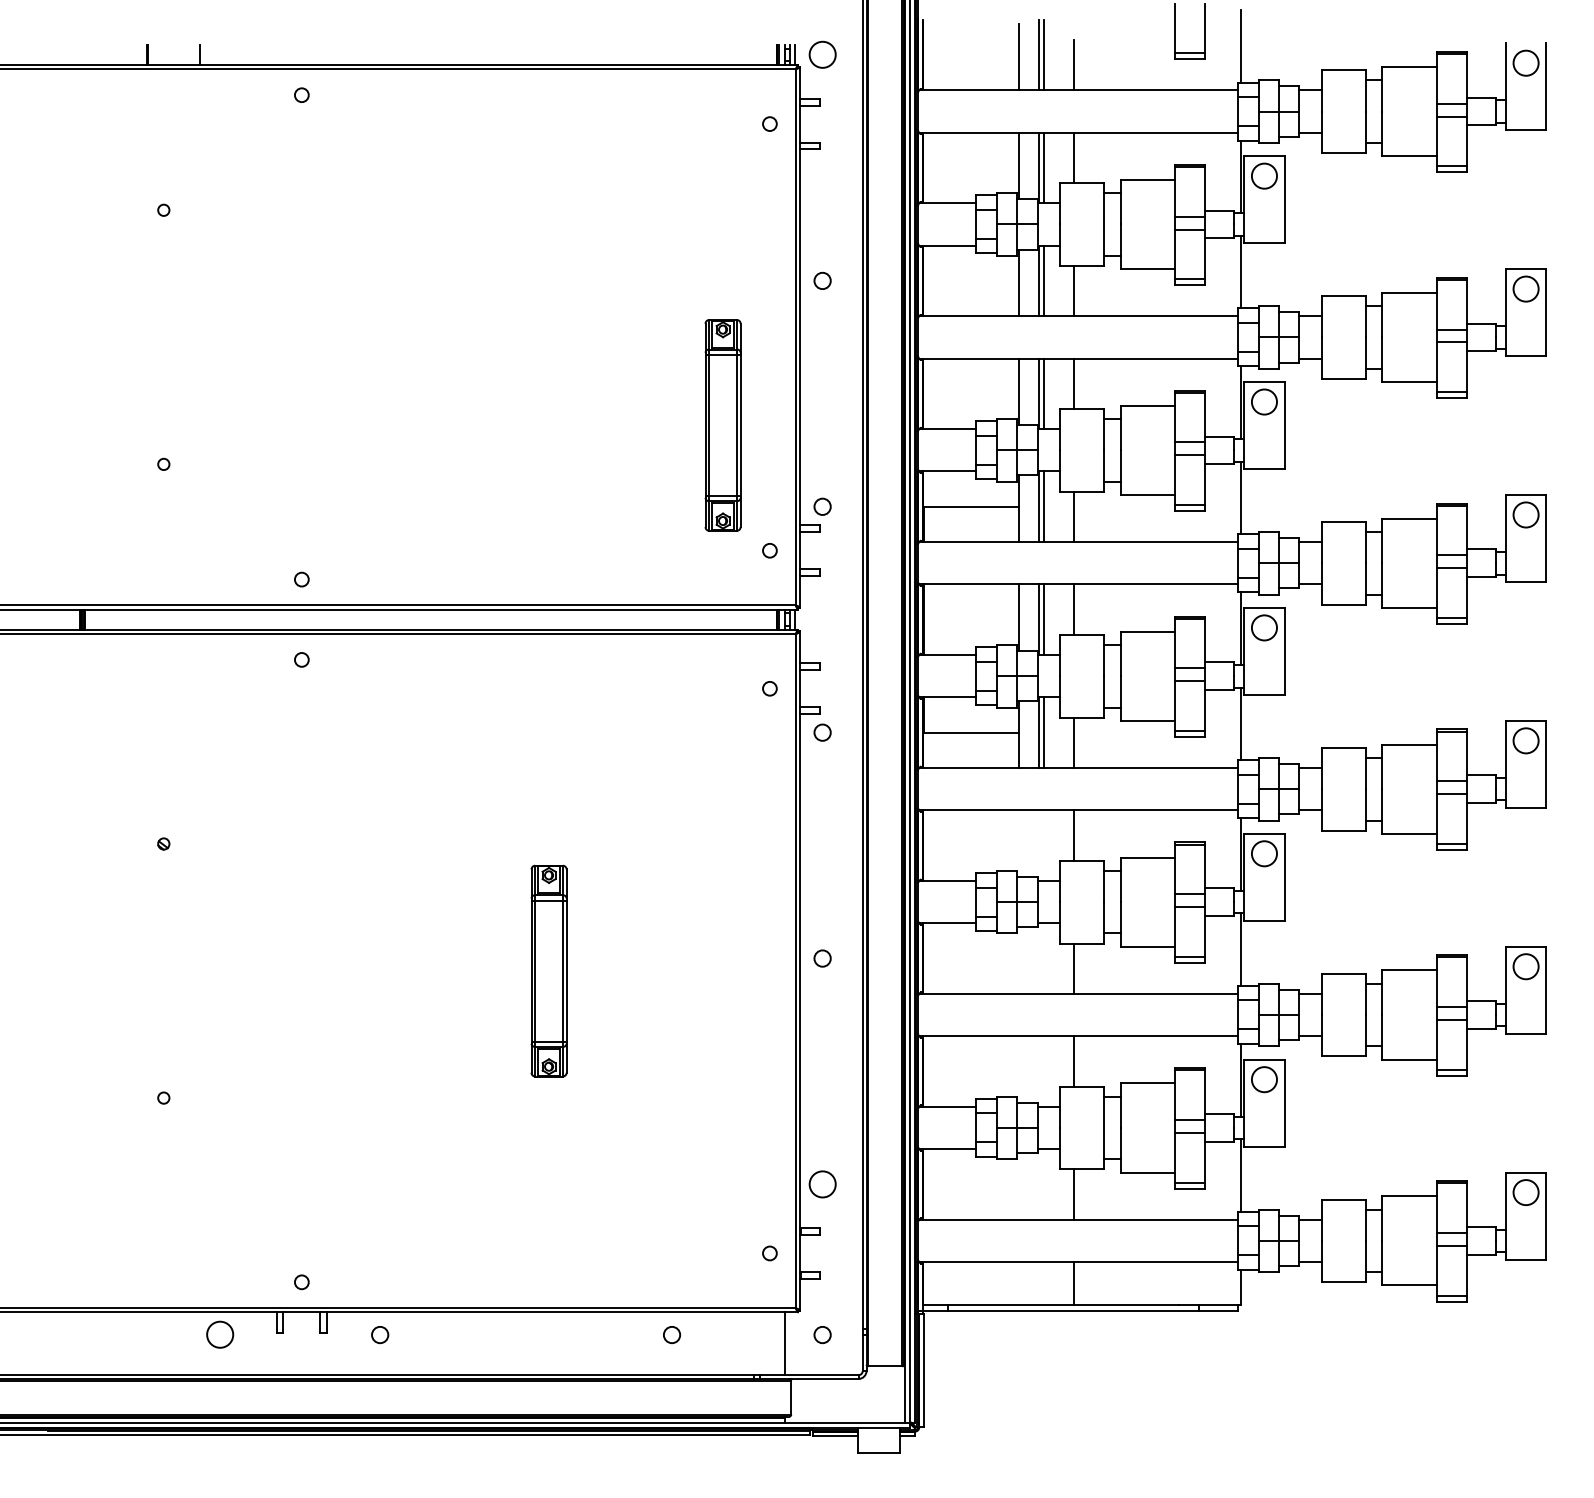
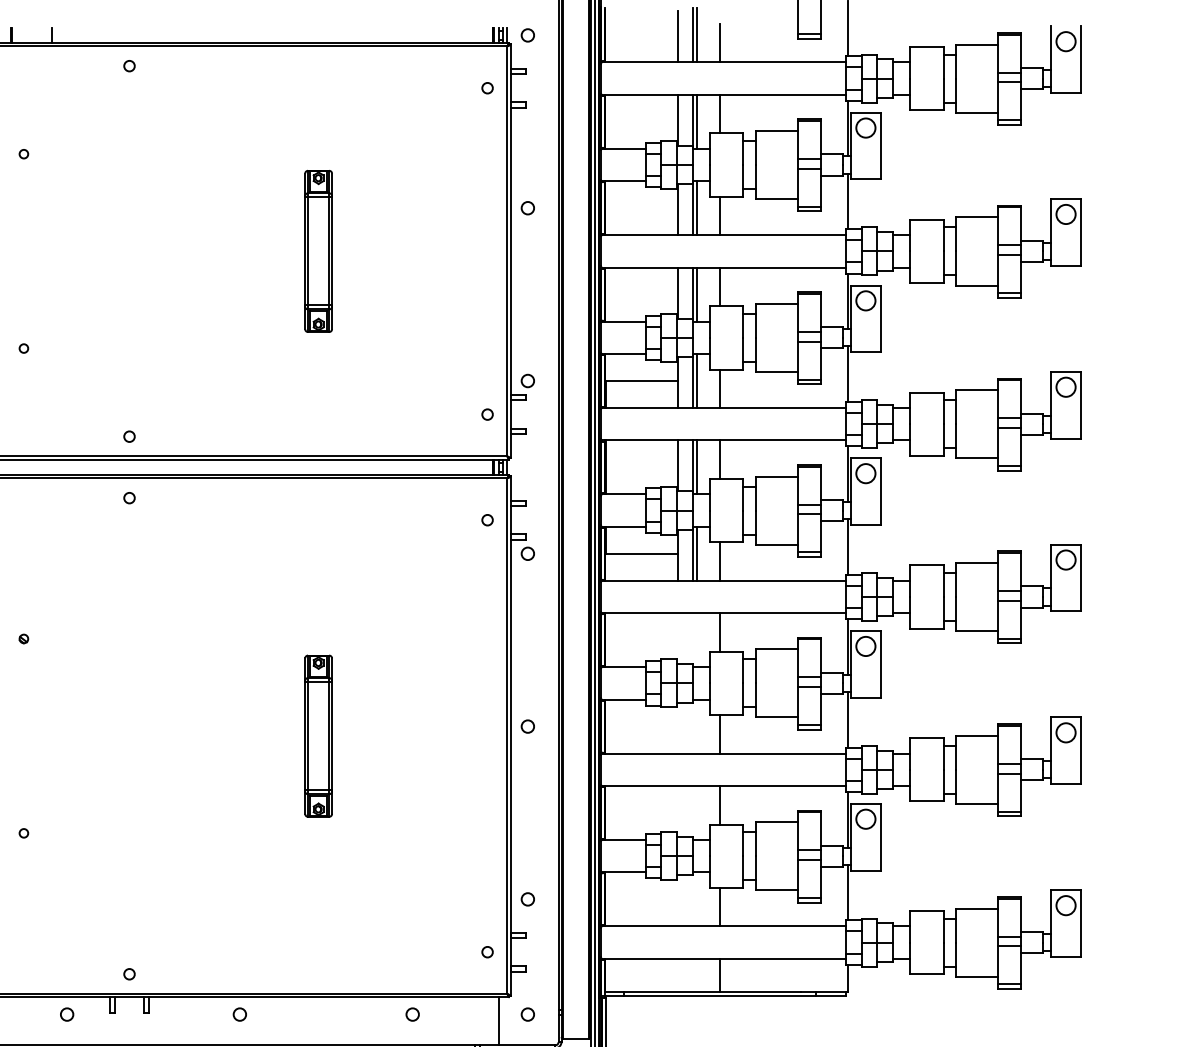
circle: (822, 55) -> (527, 35), size x0.62
part: (722, 425) -> (318, 251), moved
circle: (822, 1184) -> (527, 899), size x0.62
circle: (220, 1335) -> (67, 1014), size x0.62
circle: (380, 1335) -> (240, 1014), moved

